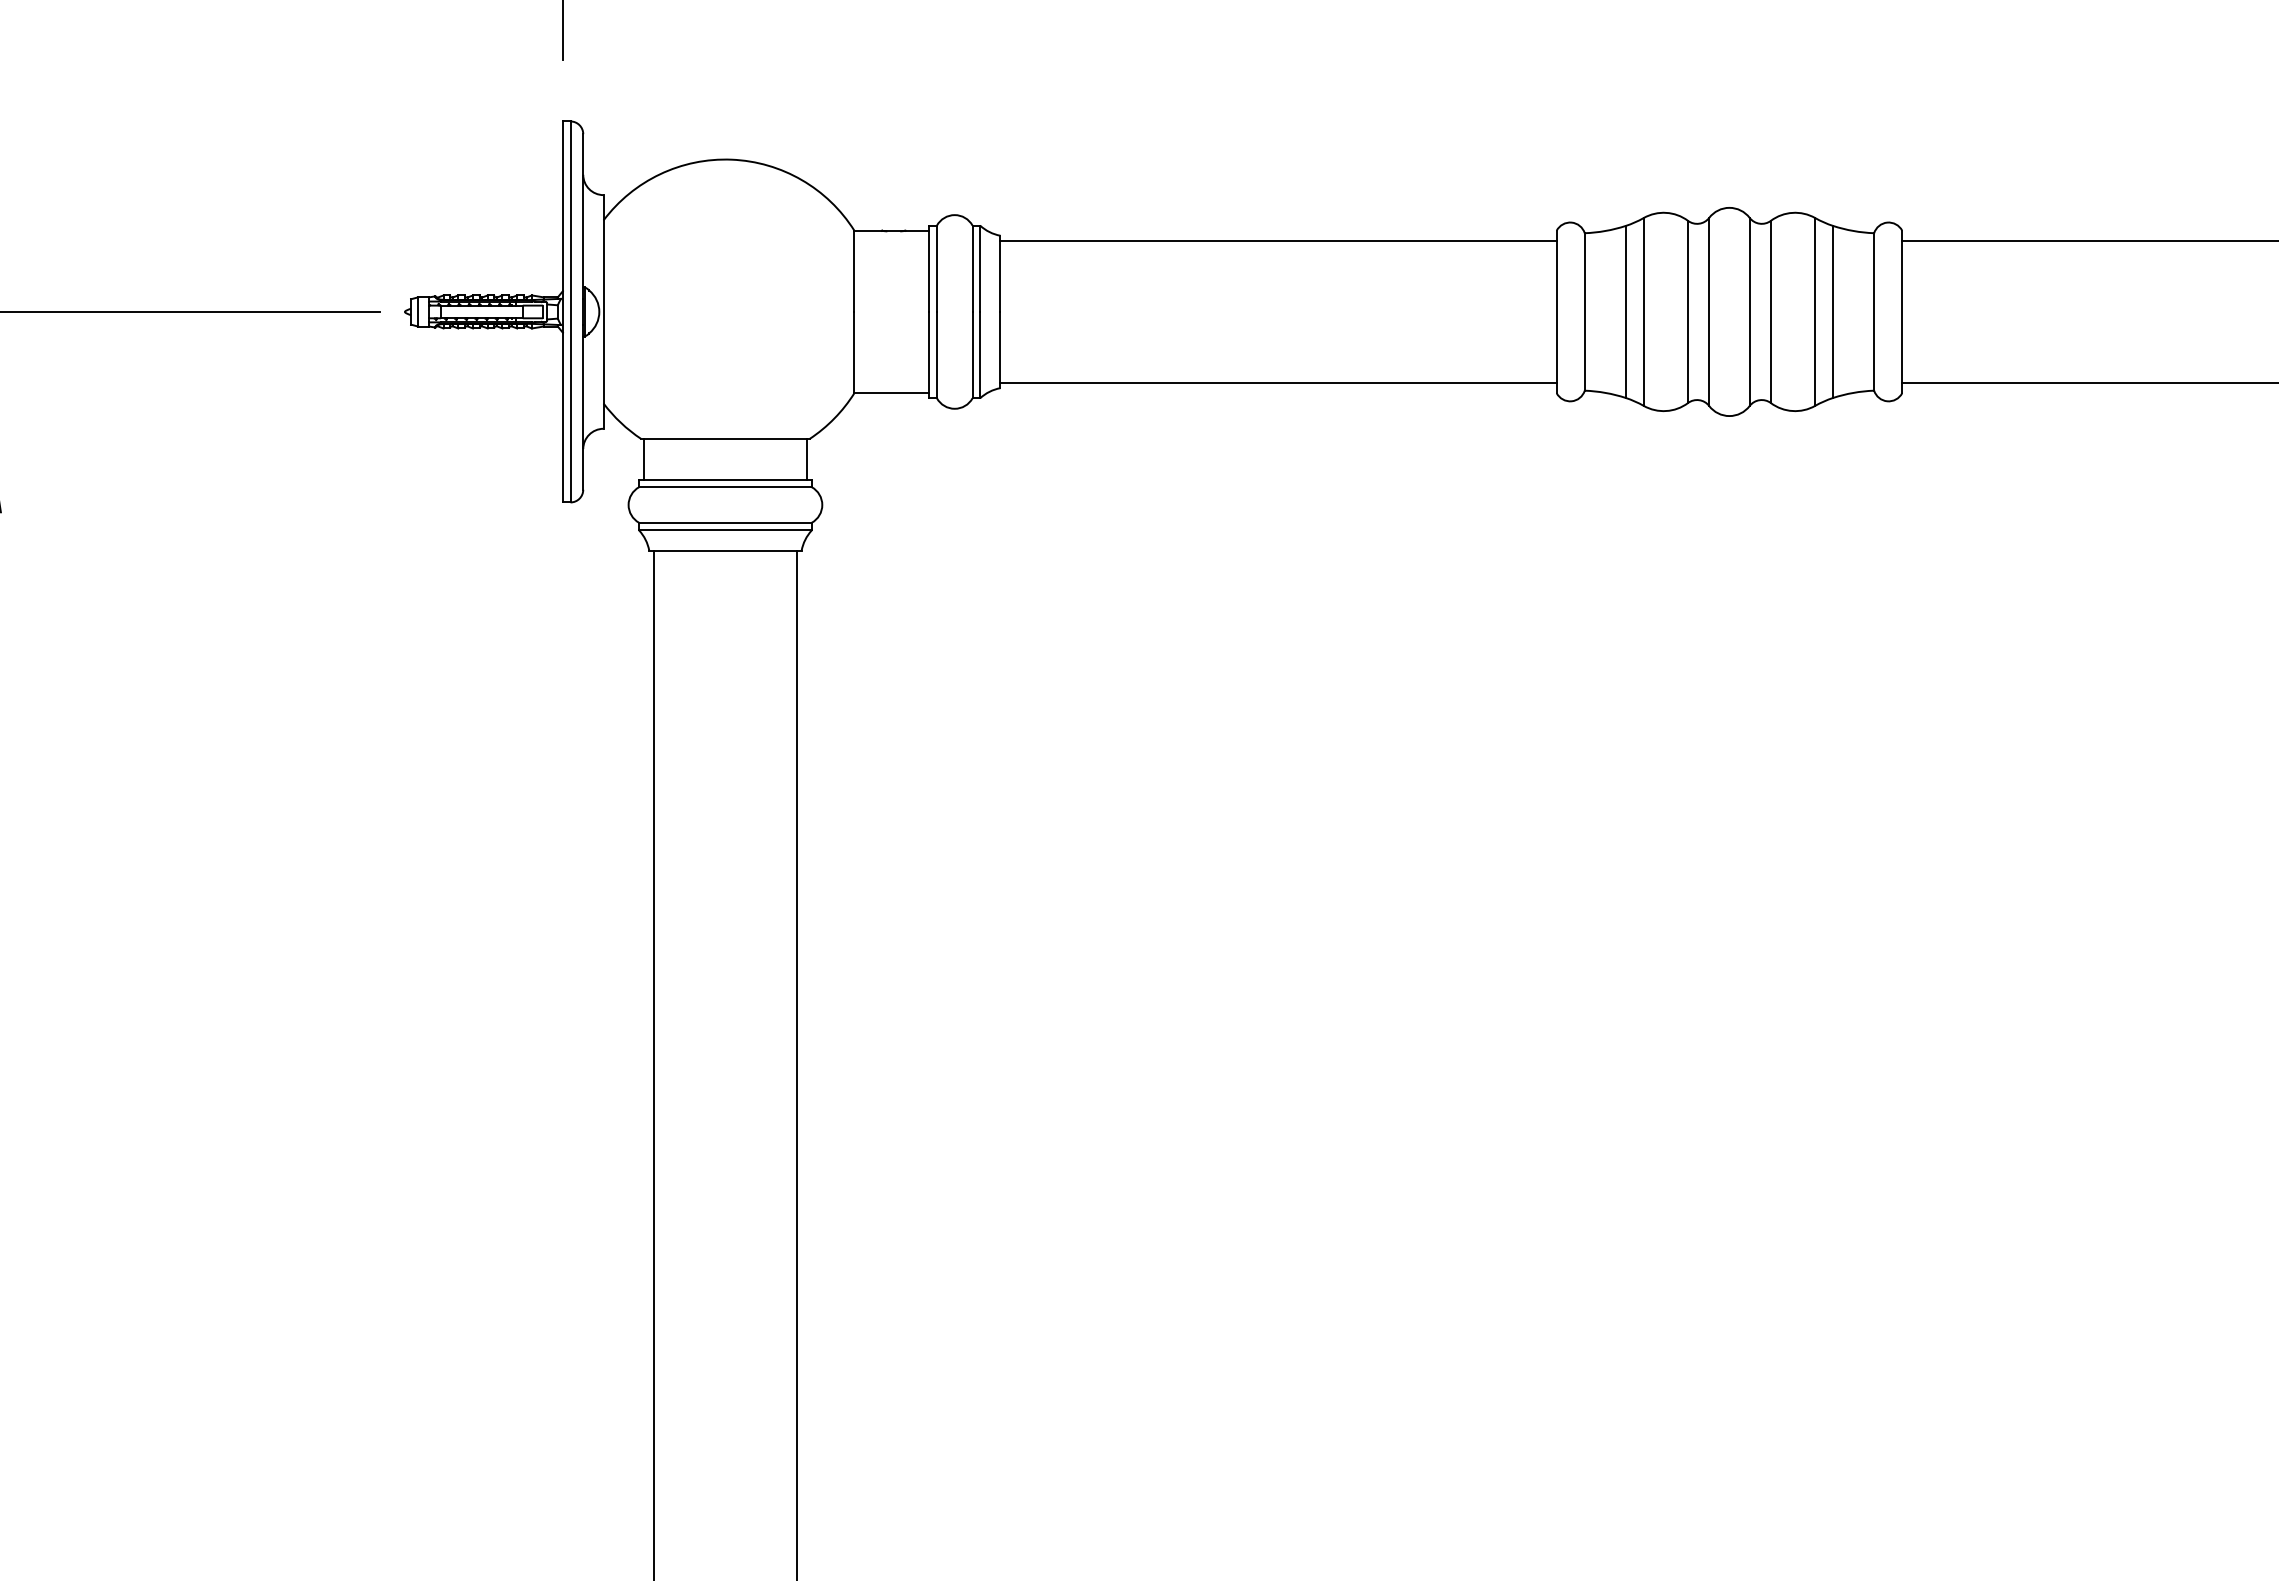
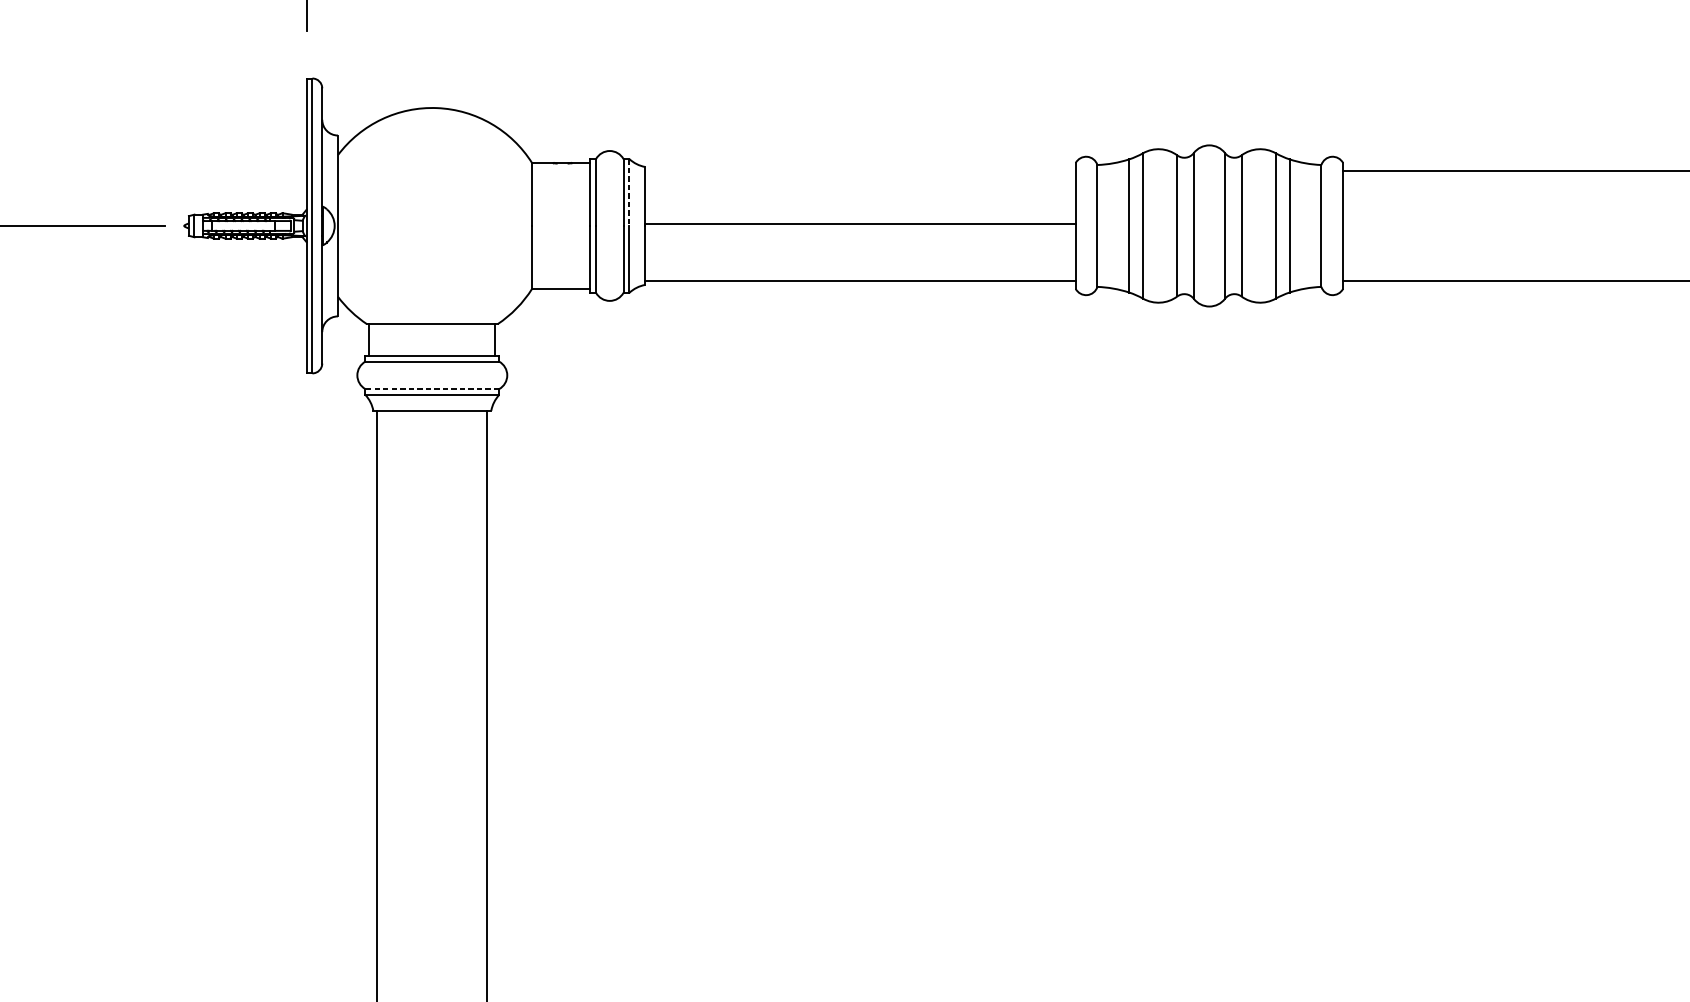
line: (1278, 240) -> (860, 224), moved
line: (980, 269) -> (629, 193), solid -> dashed
line: (724, 522) -> (431, 388), solid -> dashed

